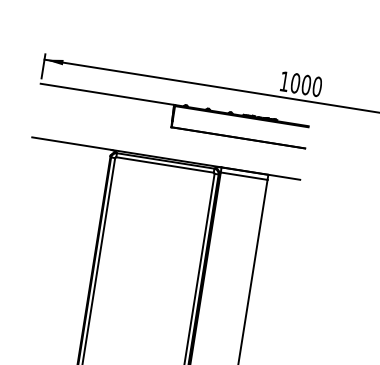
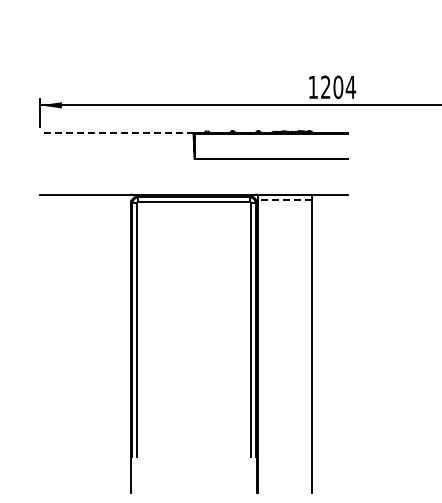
text: (306, 85) -> (338, 87), 1000 -> 1204
line: (106, 94) -> (116, 133), solid -> dashed
line: (243, 176) -> (284, 200), solid -> dashed

